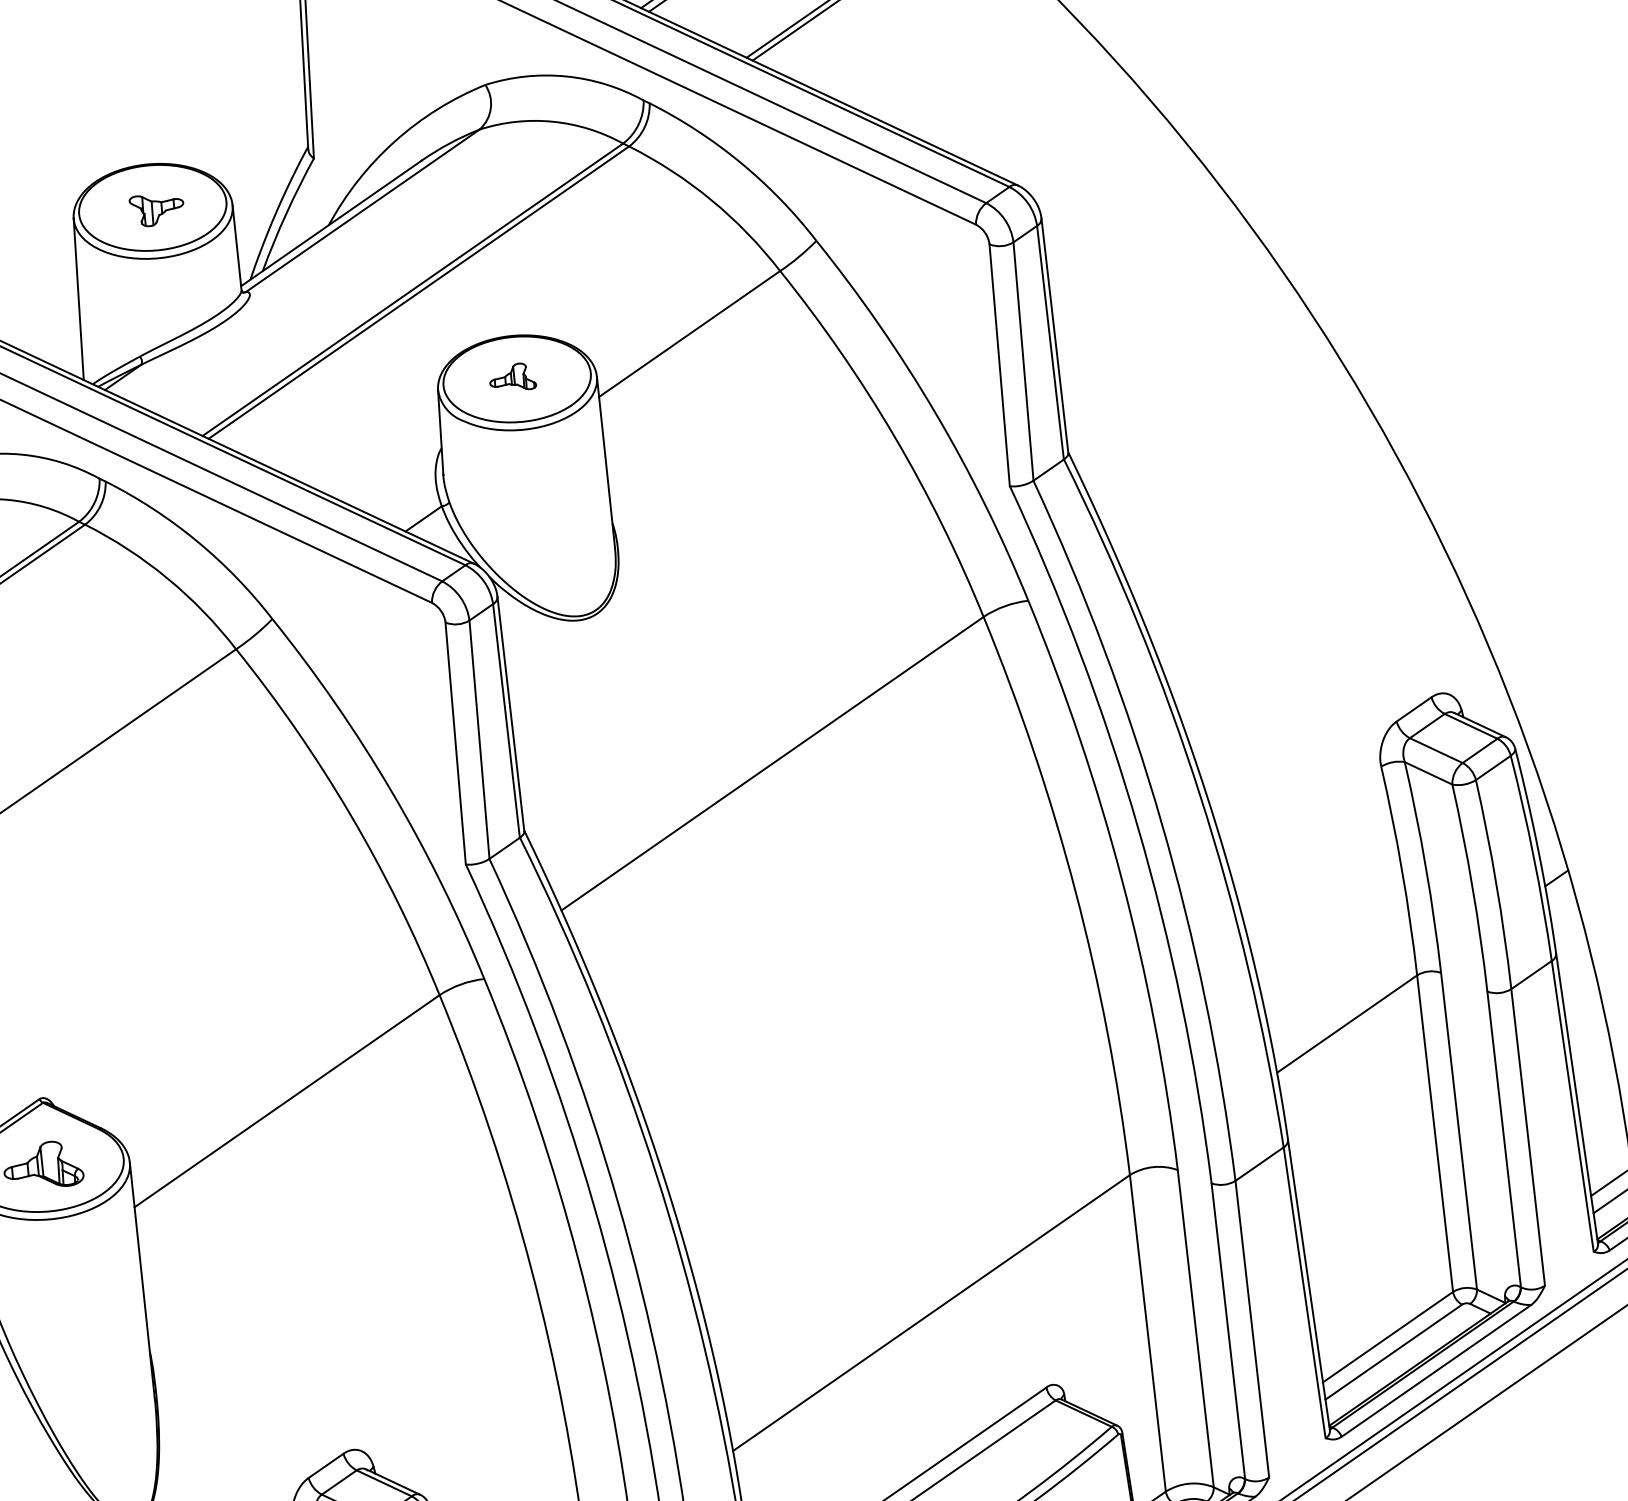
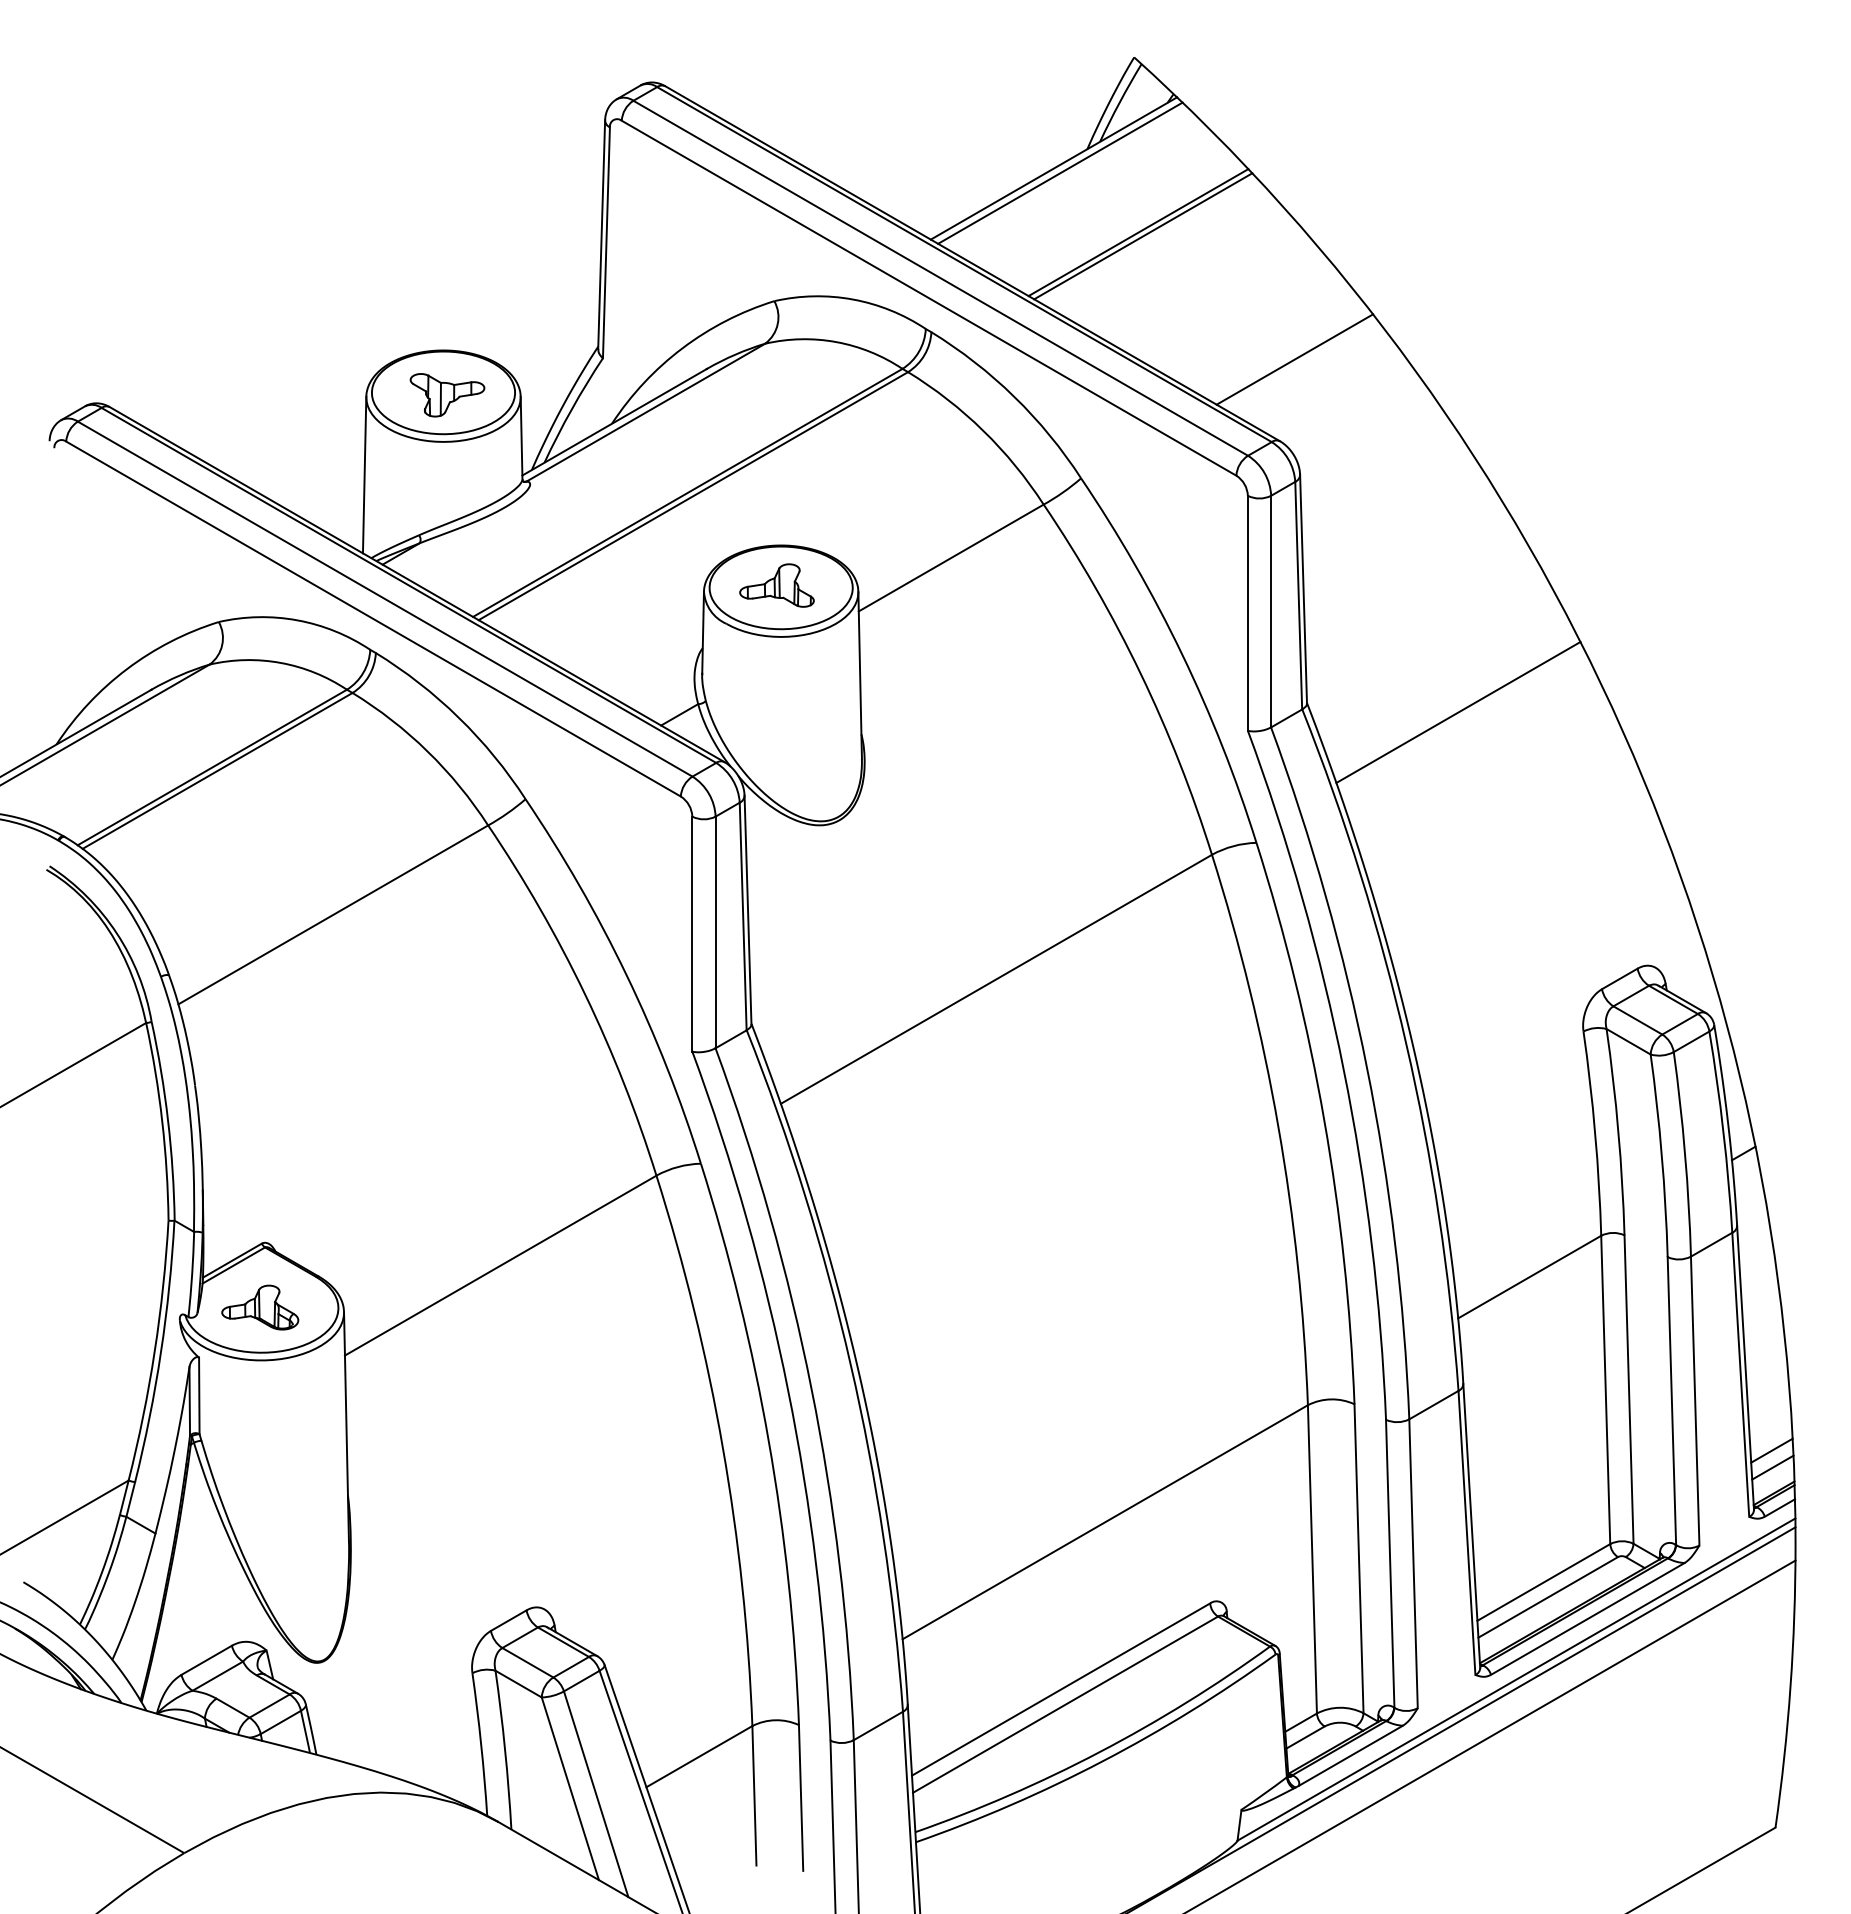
line: (1025, 100) -> (1294, 359), added
part: (157, 210) -> (447, 395), size x1.43
part: (512, 377) -> (776, 585), size x1.67
line: (1224, 448) -> (1458, 711), added

